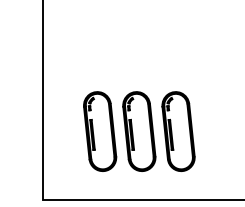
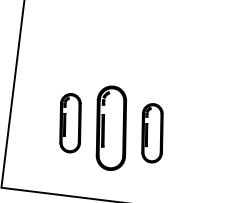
part: (100, 131) -> (70, 123), size x0.7
part: (178, 131) -> (152, 133), size x0.7

